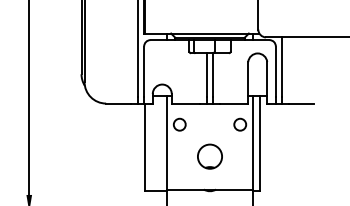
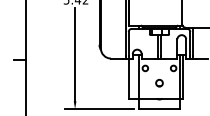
circle: (209, 154) -> (159, 82), size x0.6

